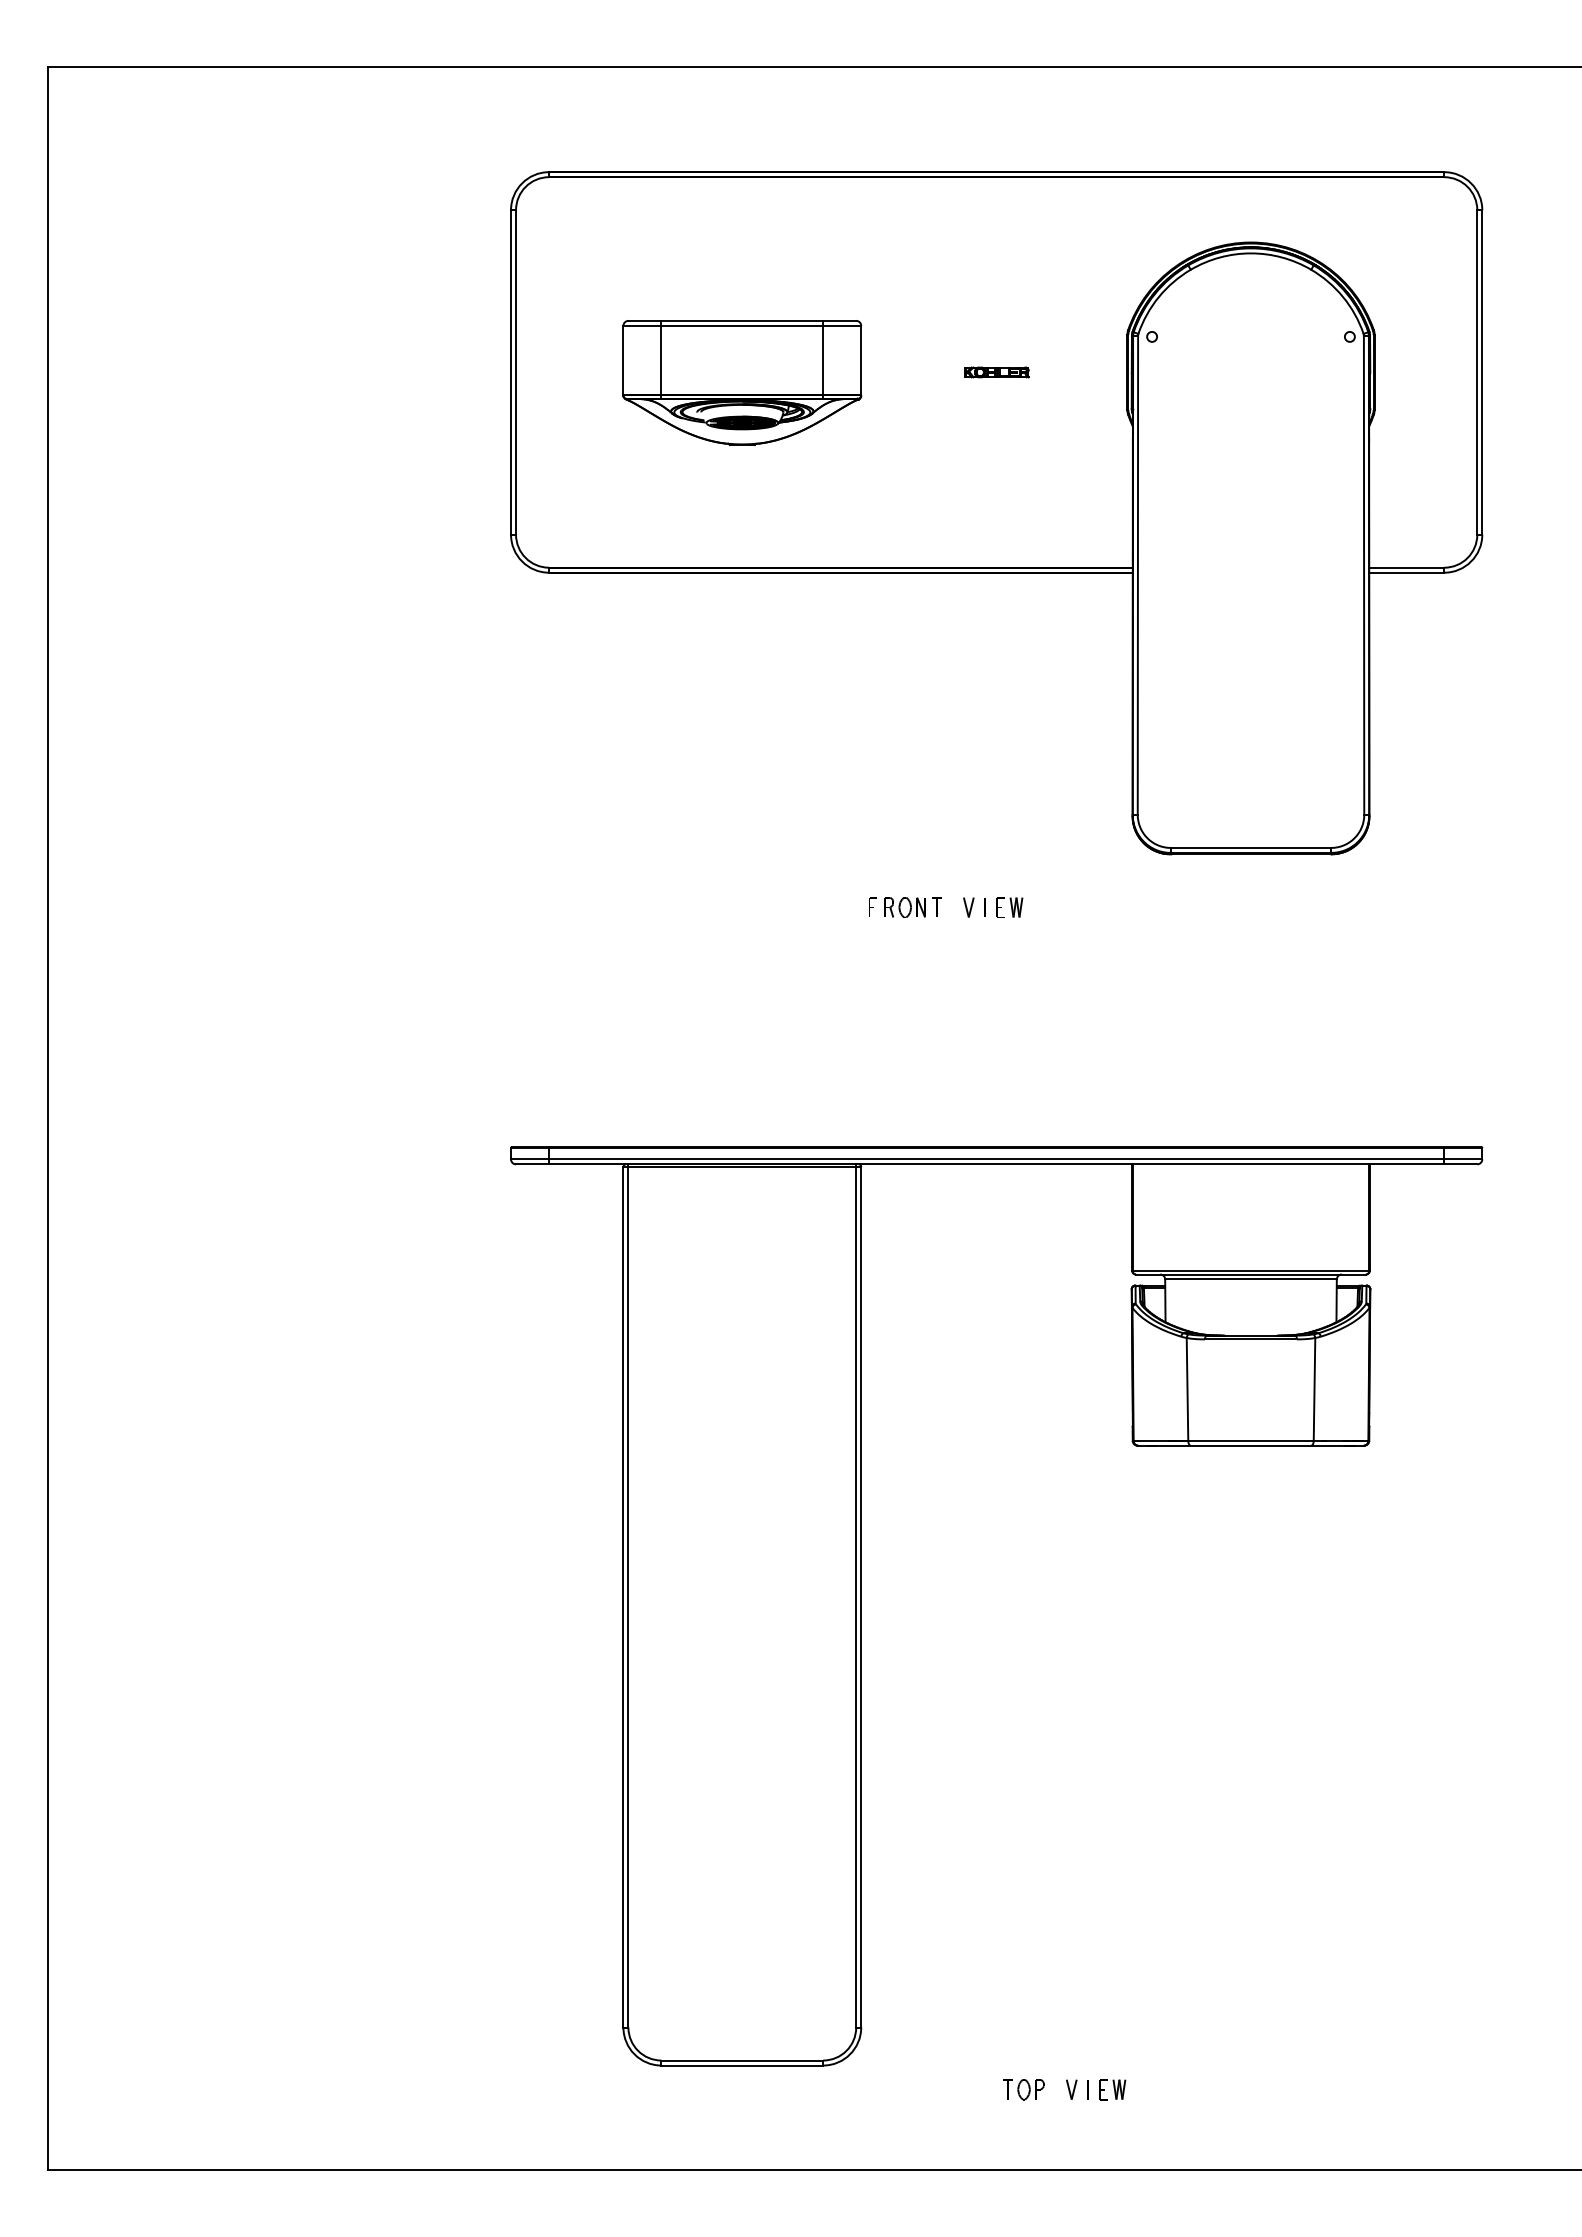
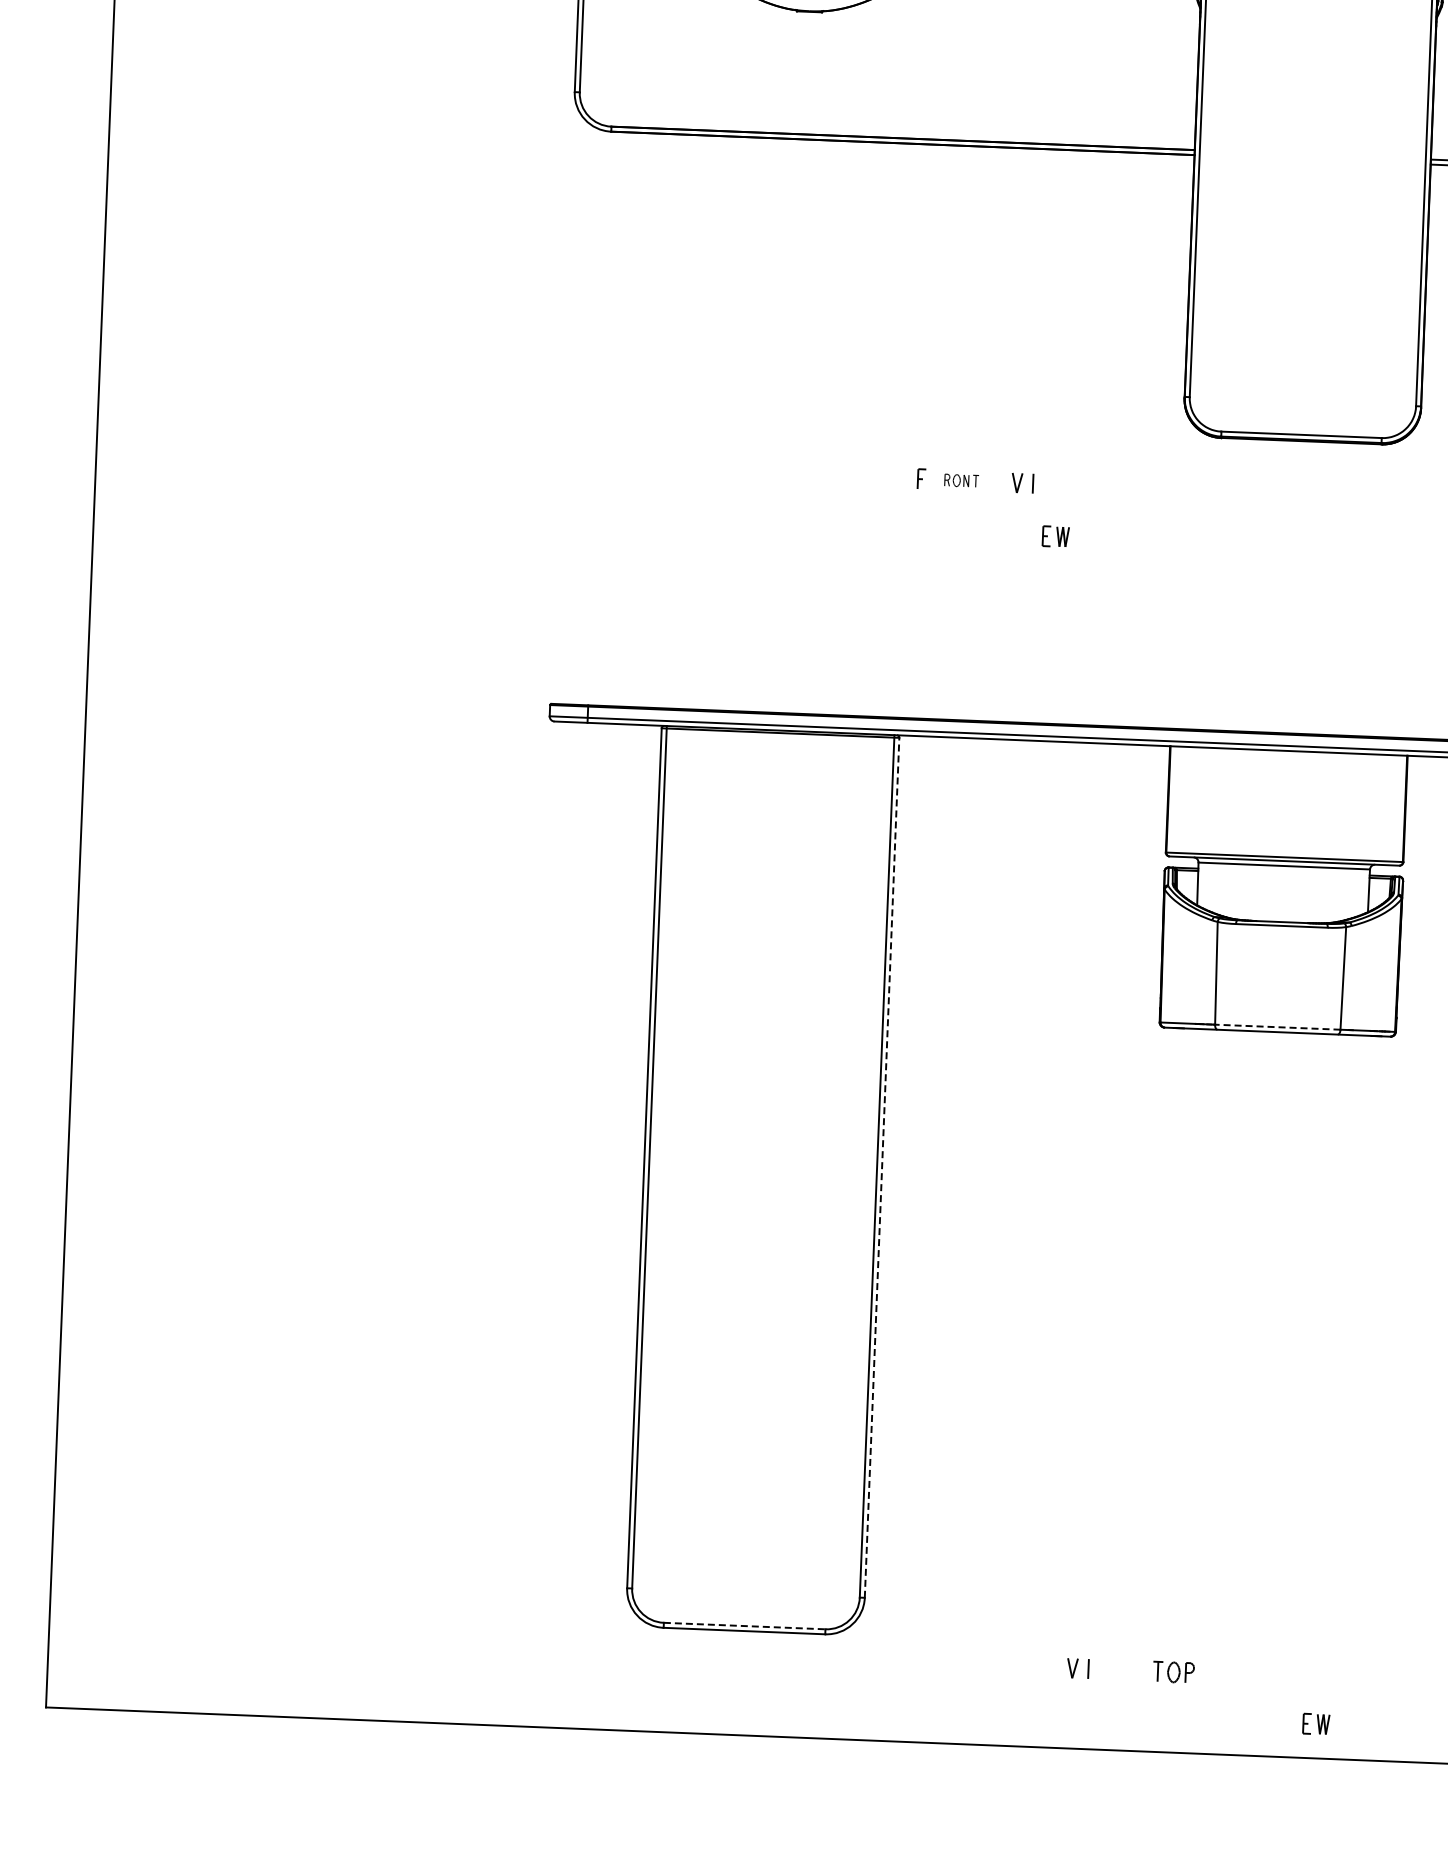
part: (912, 907) -> (960, 480), size x0.6
part: (1009, 907) -> (1055, 536), moved
line: (1249, 1440) -> (1276, 1026), solid -> dashed
line: (861, 1596) -> (882, 1167), solid -> dashed
line: (742, 2060) -> (744, 1626), solid -> dashed
part: (1023, 2089) -> (1173, 1672), moved
part: (1112, 2089) -> (1316, 1724), moved

